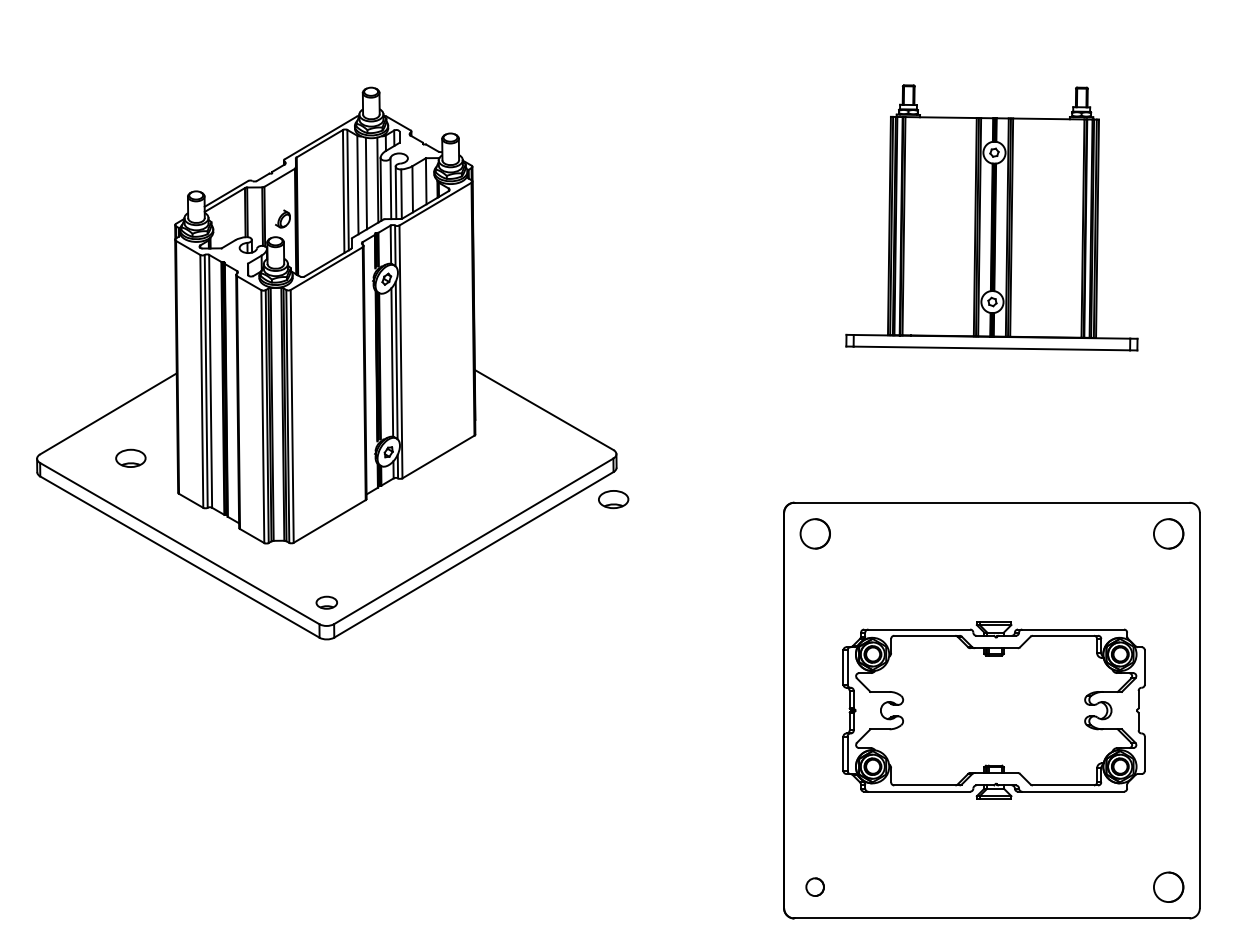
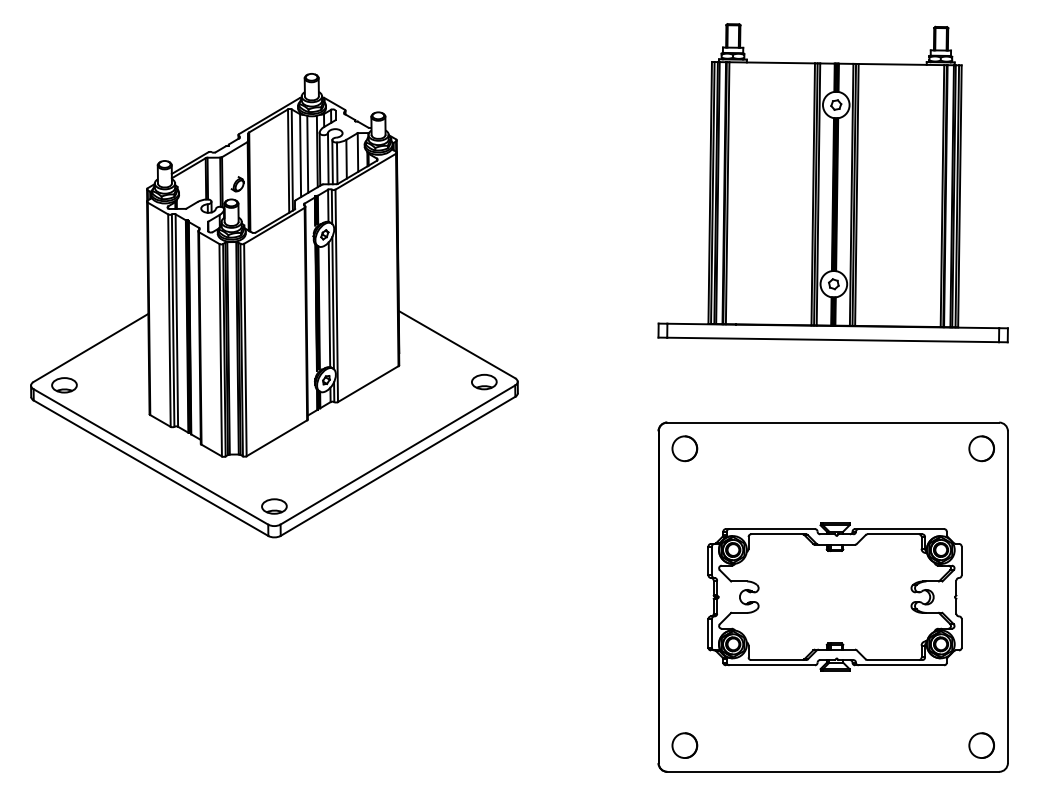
part: (991, 217) -> (832, 182), size x1.43
part: (130, 457) -> (64, 384), moved
part: (613, 499) -> (484, 382), moved
part: (326, 602) -> (274, 506), size x1.43
part: (814, 886) -> (684, 744), size x1.67

